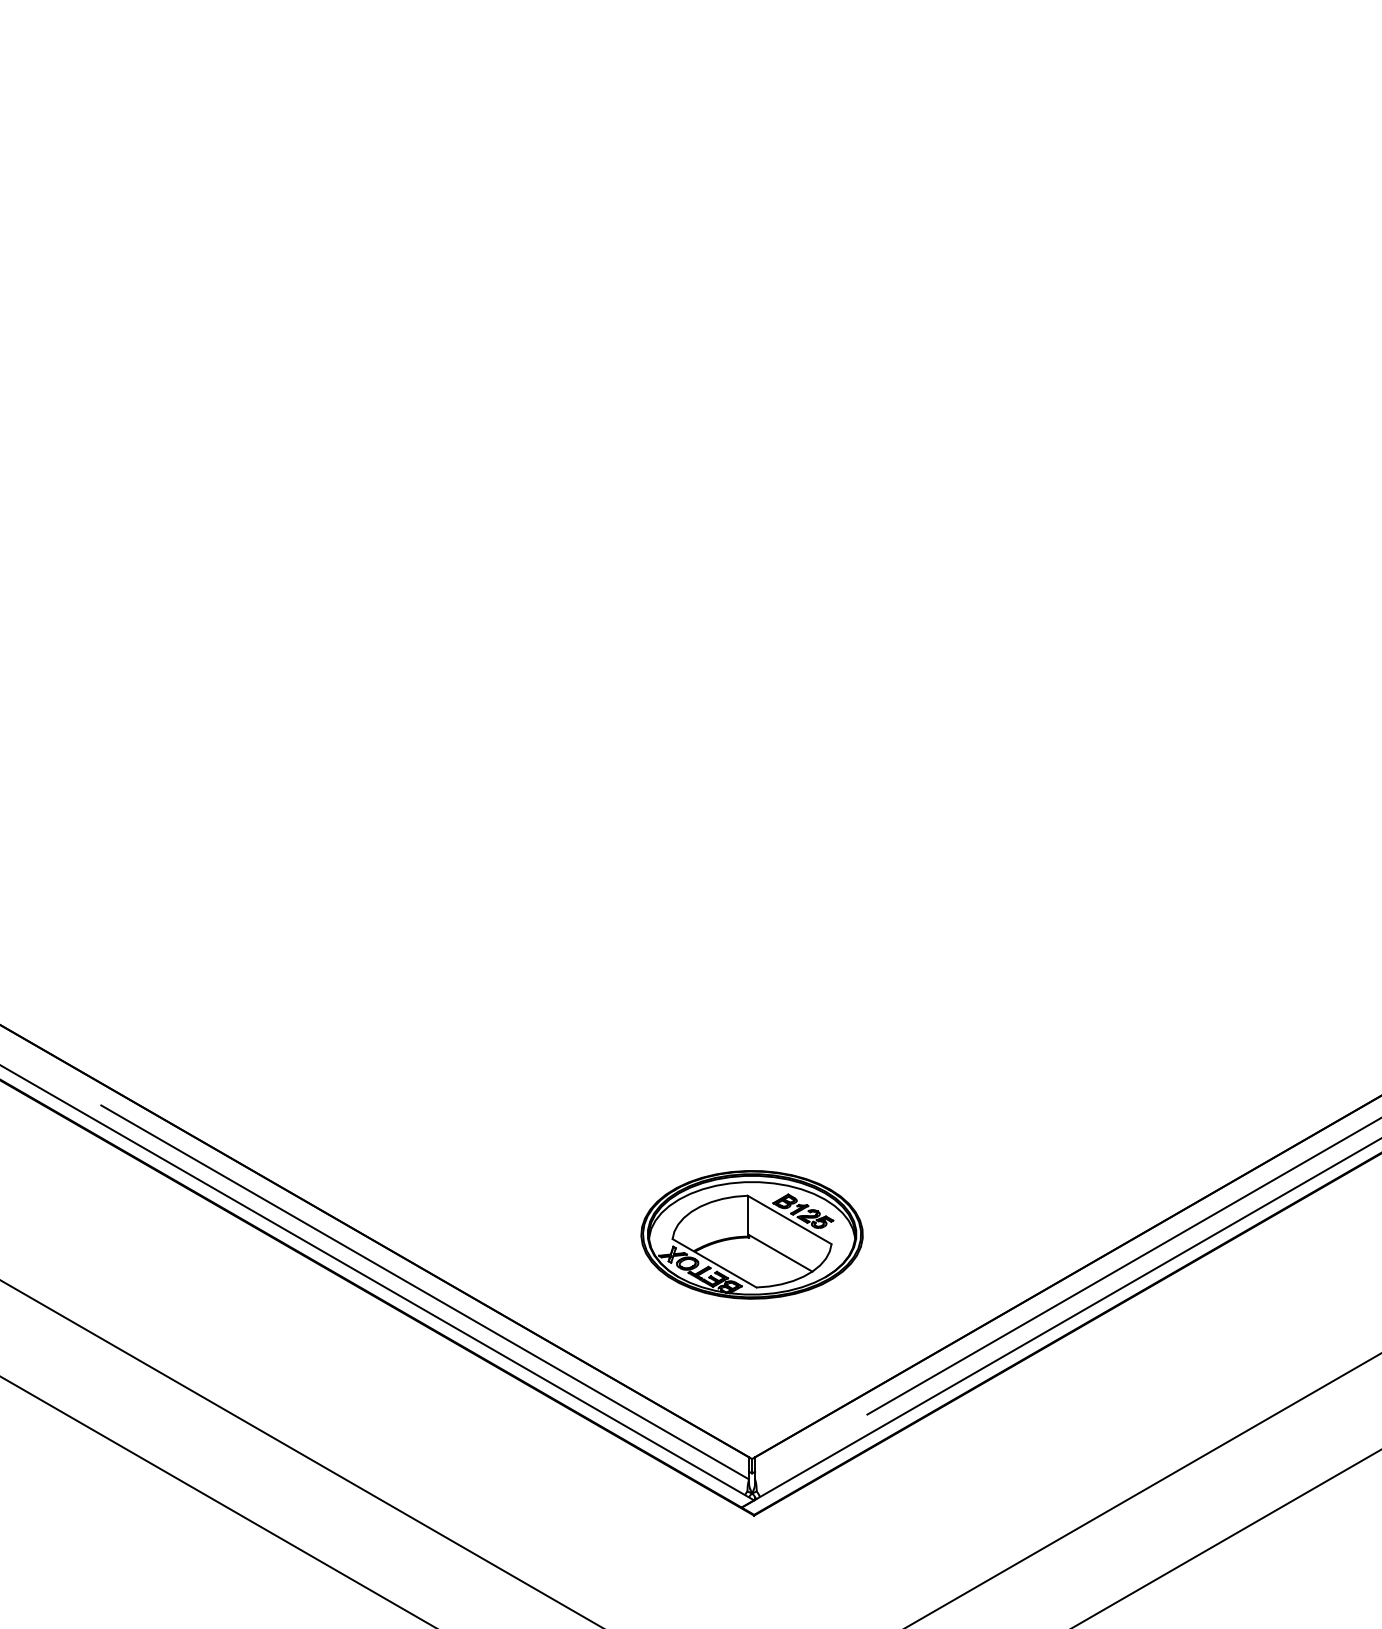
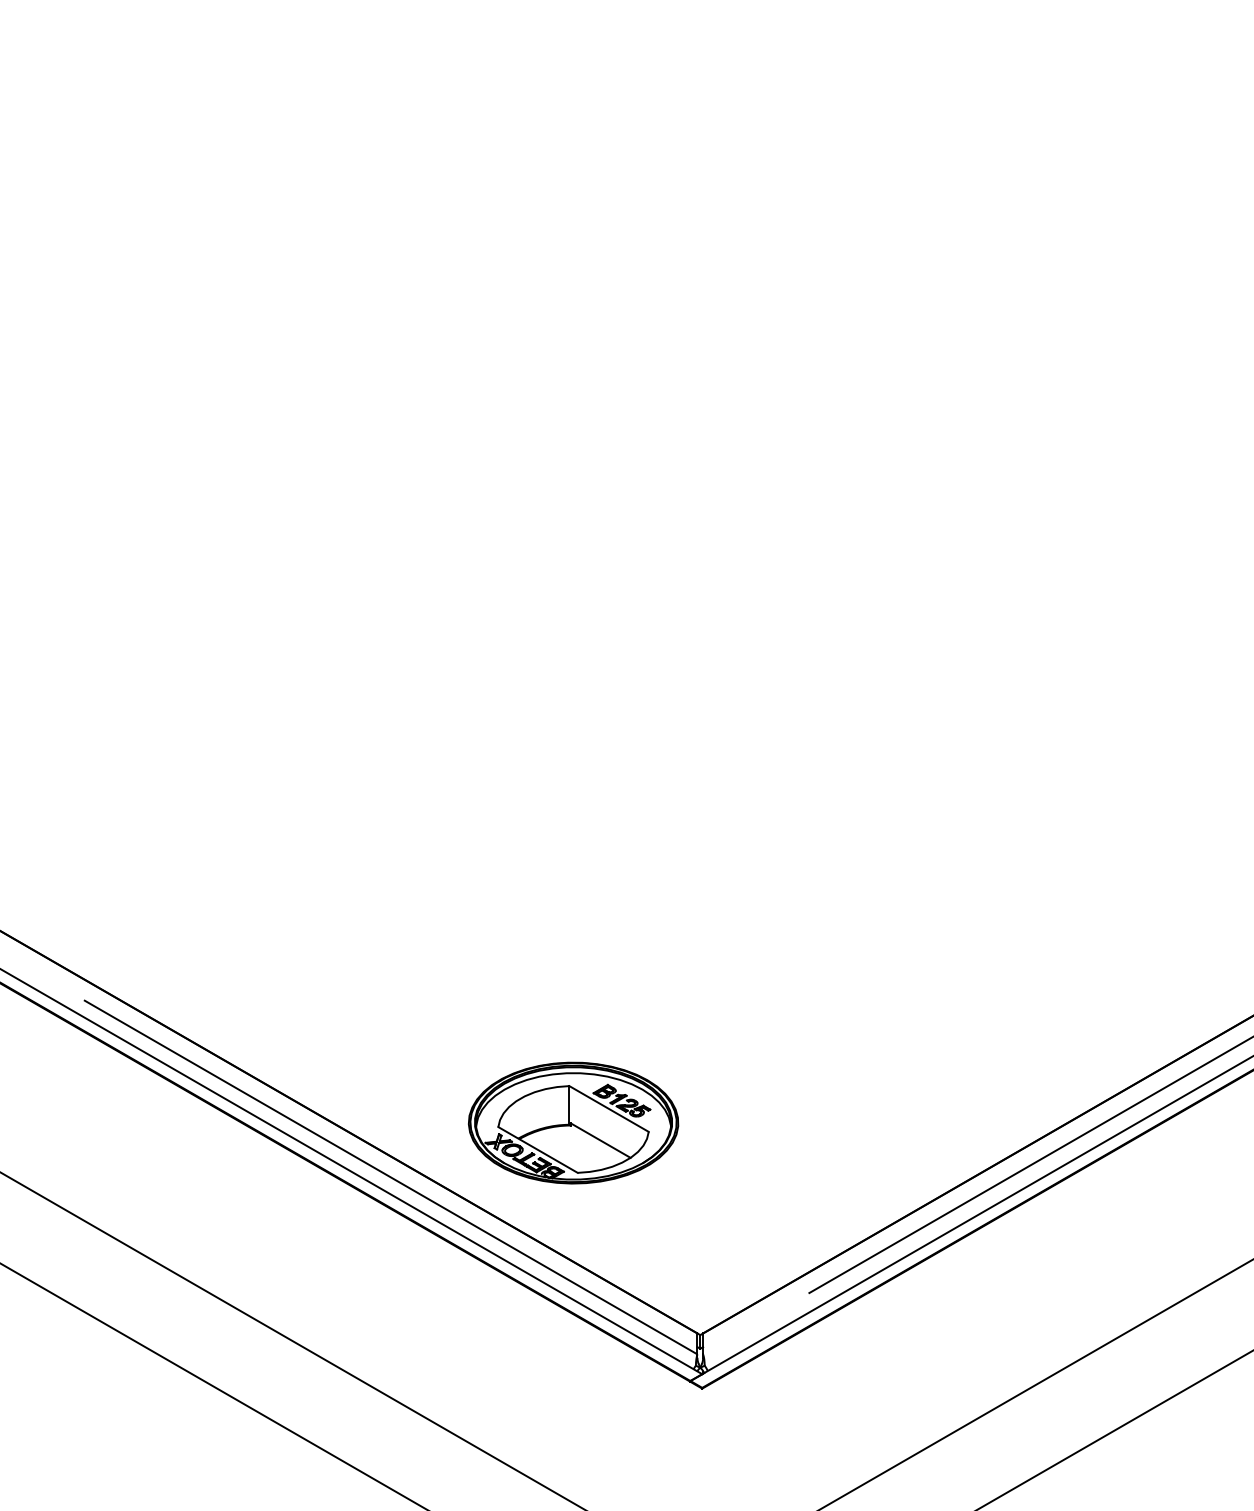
part: (751, 1234) -> (572, 1122), moved

